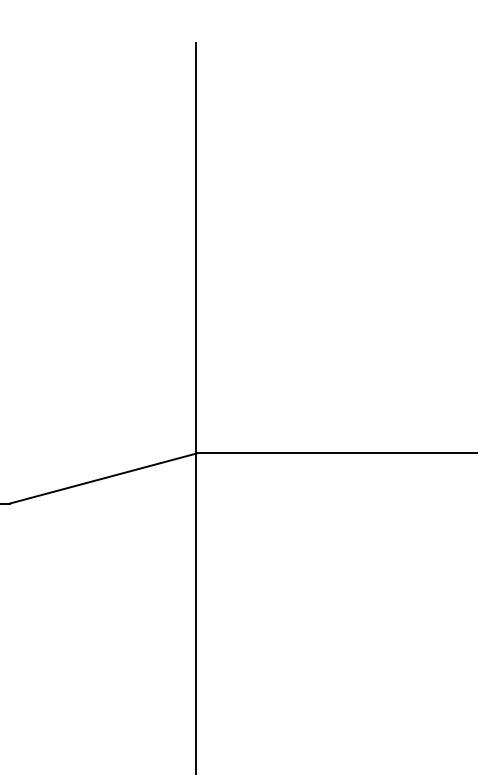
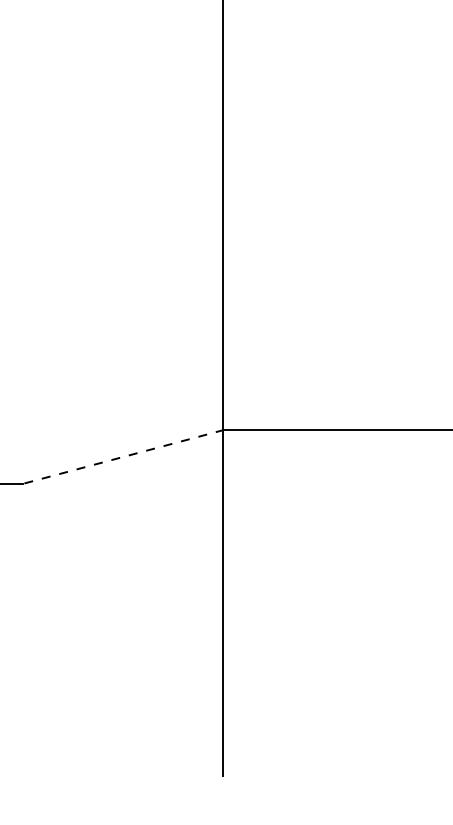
line: (103, 478) -> (123, 456), solid -> dashed

